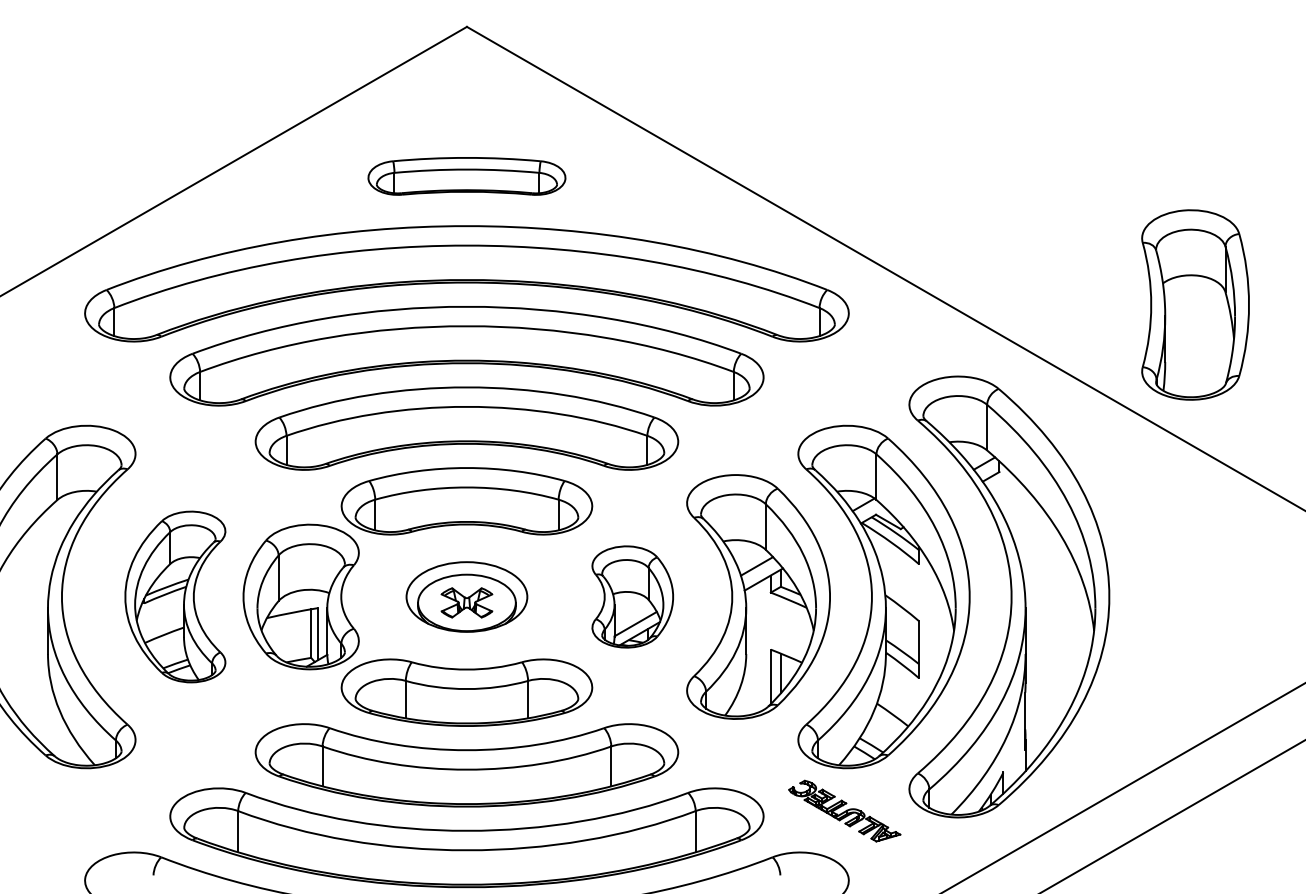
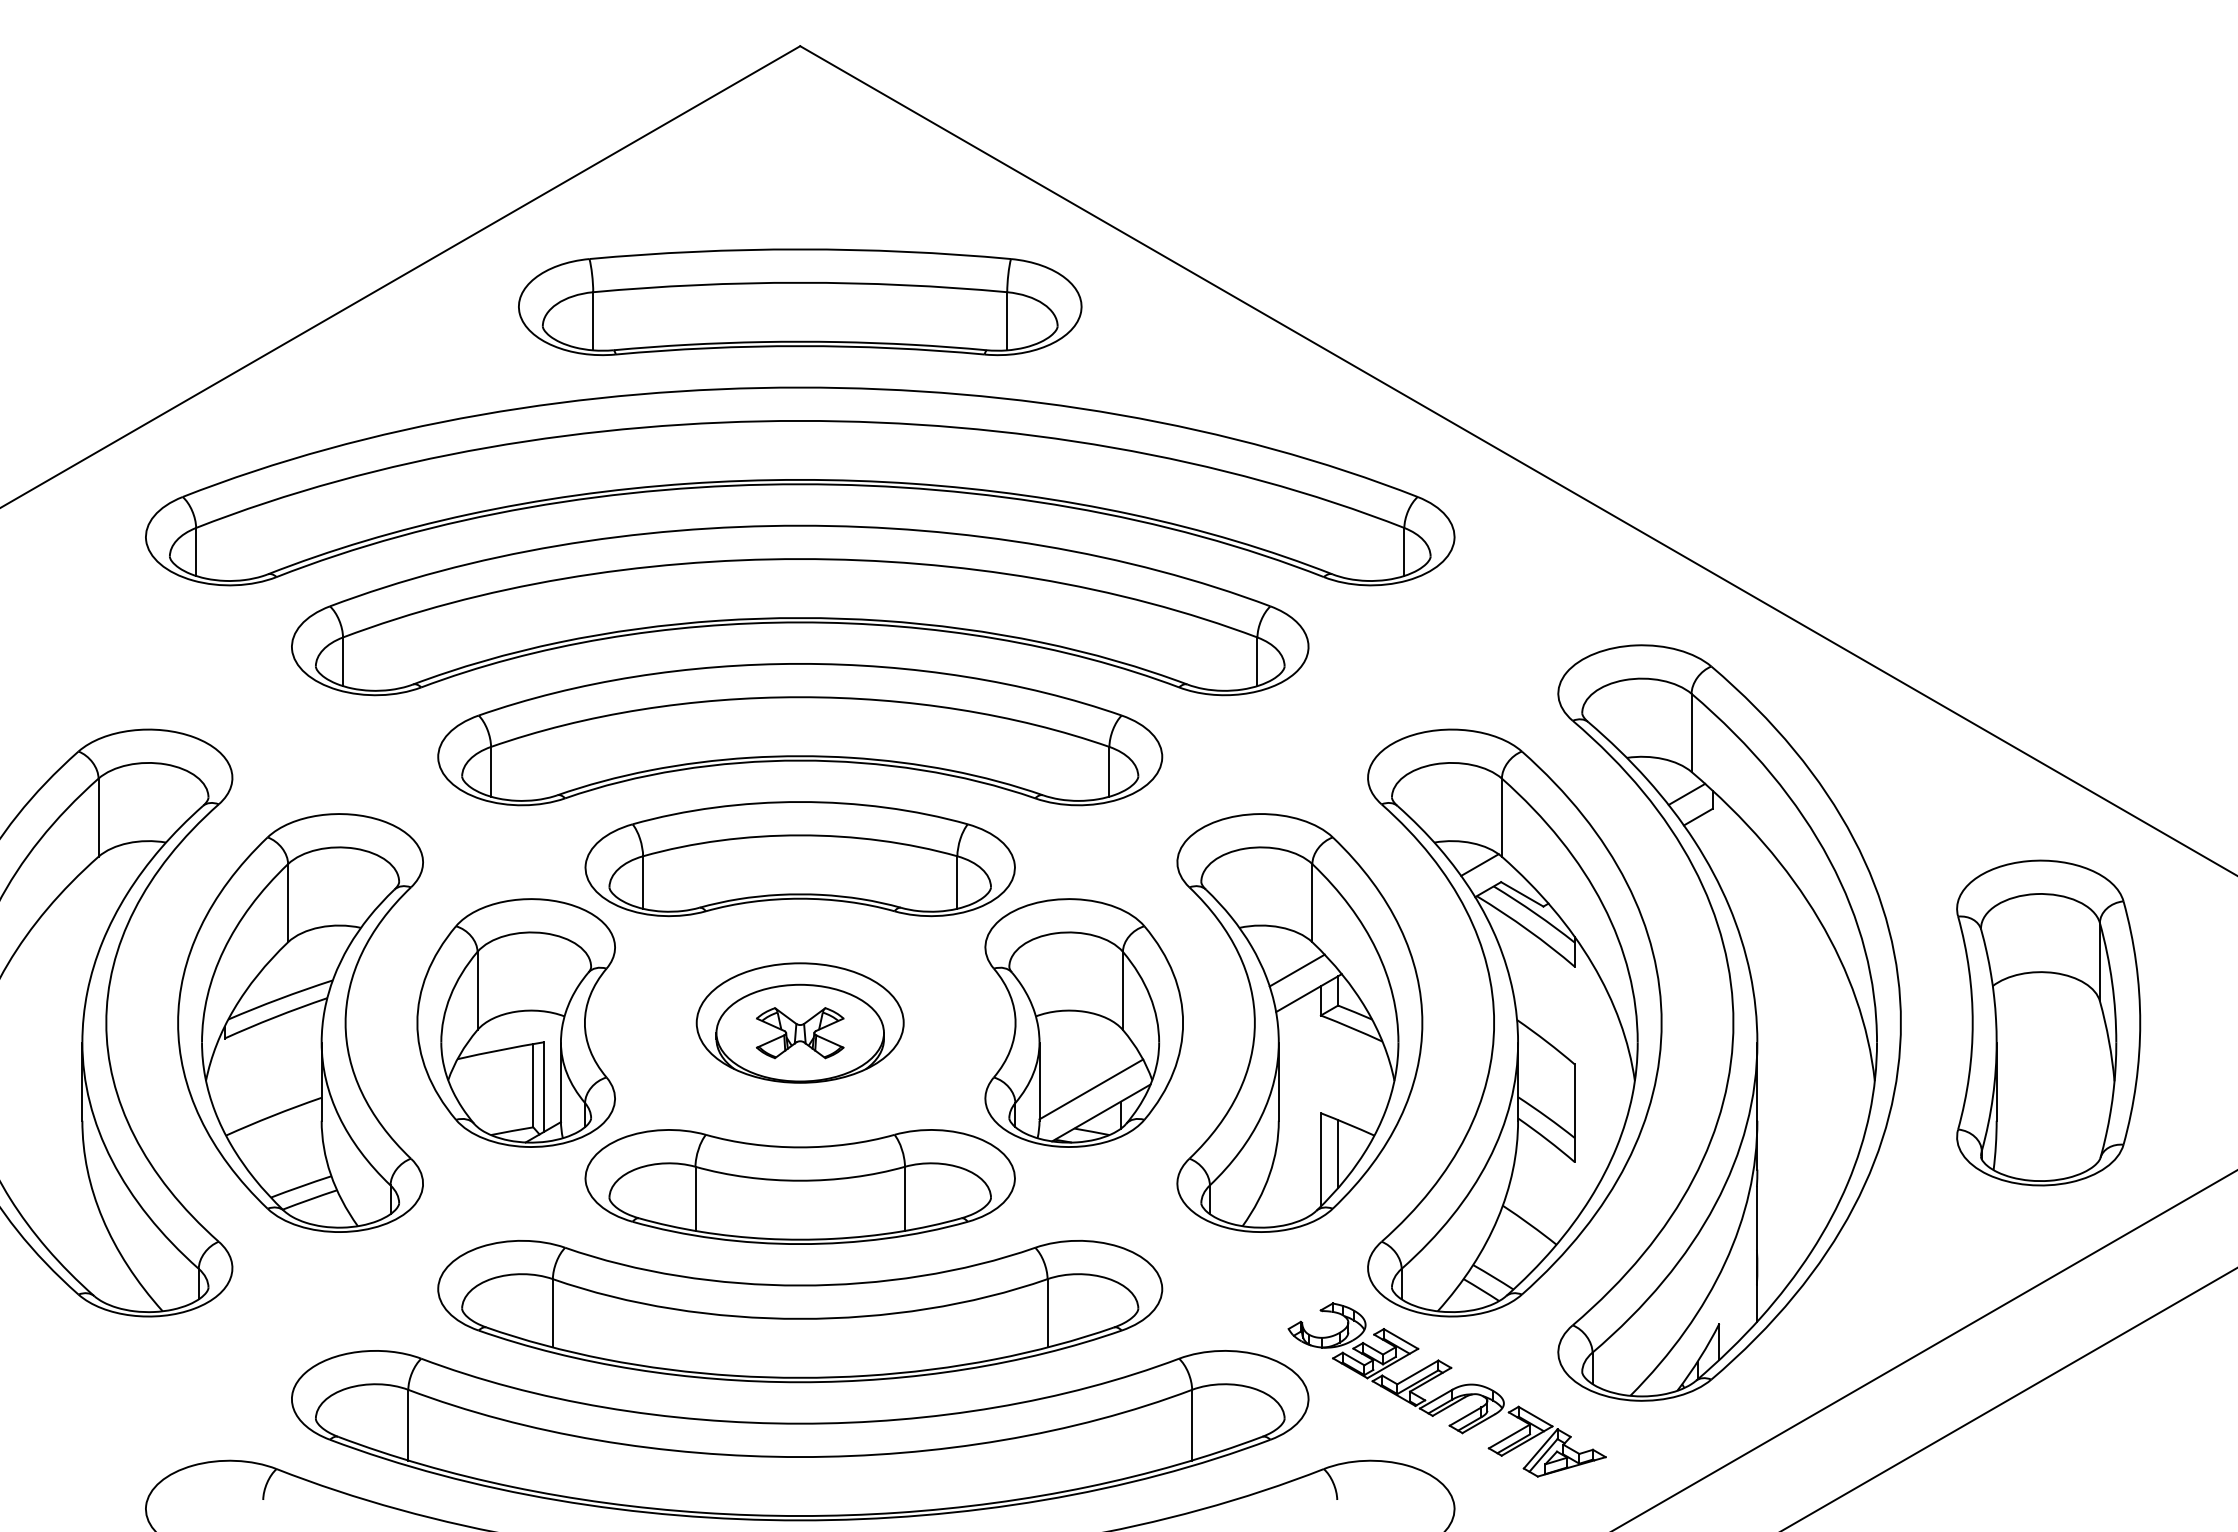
part: (466, 176) -> (799, 302), size x1.67
part: (1195, 304) -> (2048, 1022), moved
part: (175, 596) -> (300, 1022), size x1.43
part: (632, 596) -> (1083, 1022), size x1.43
part: (844, 810) -> (1447, 1388), size x1.67

